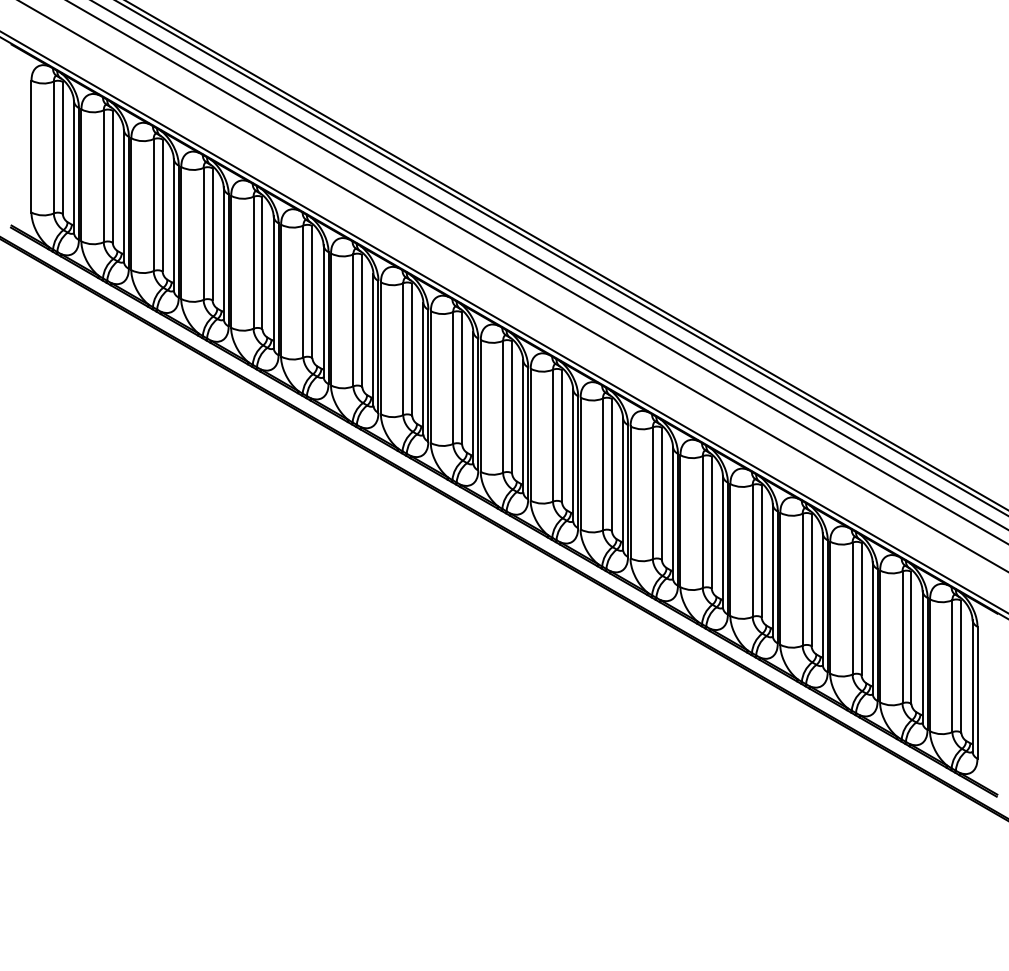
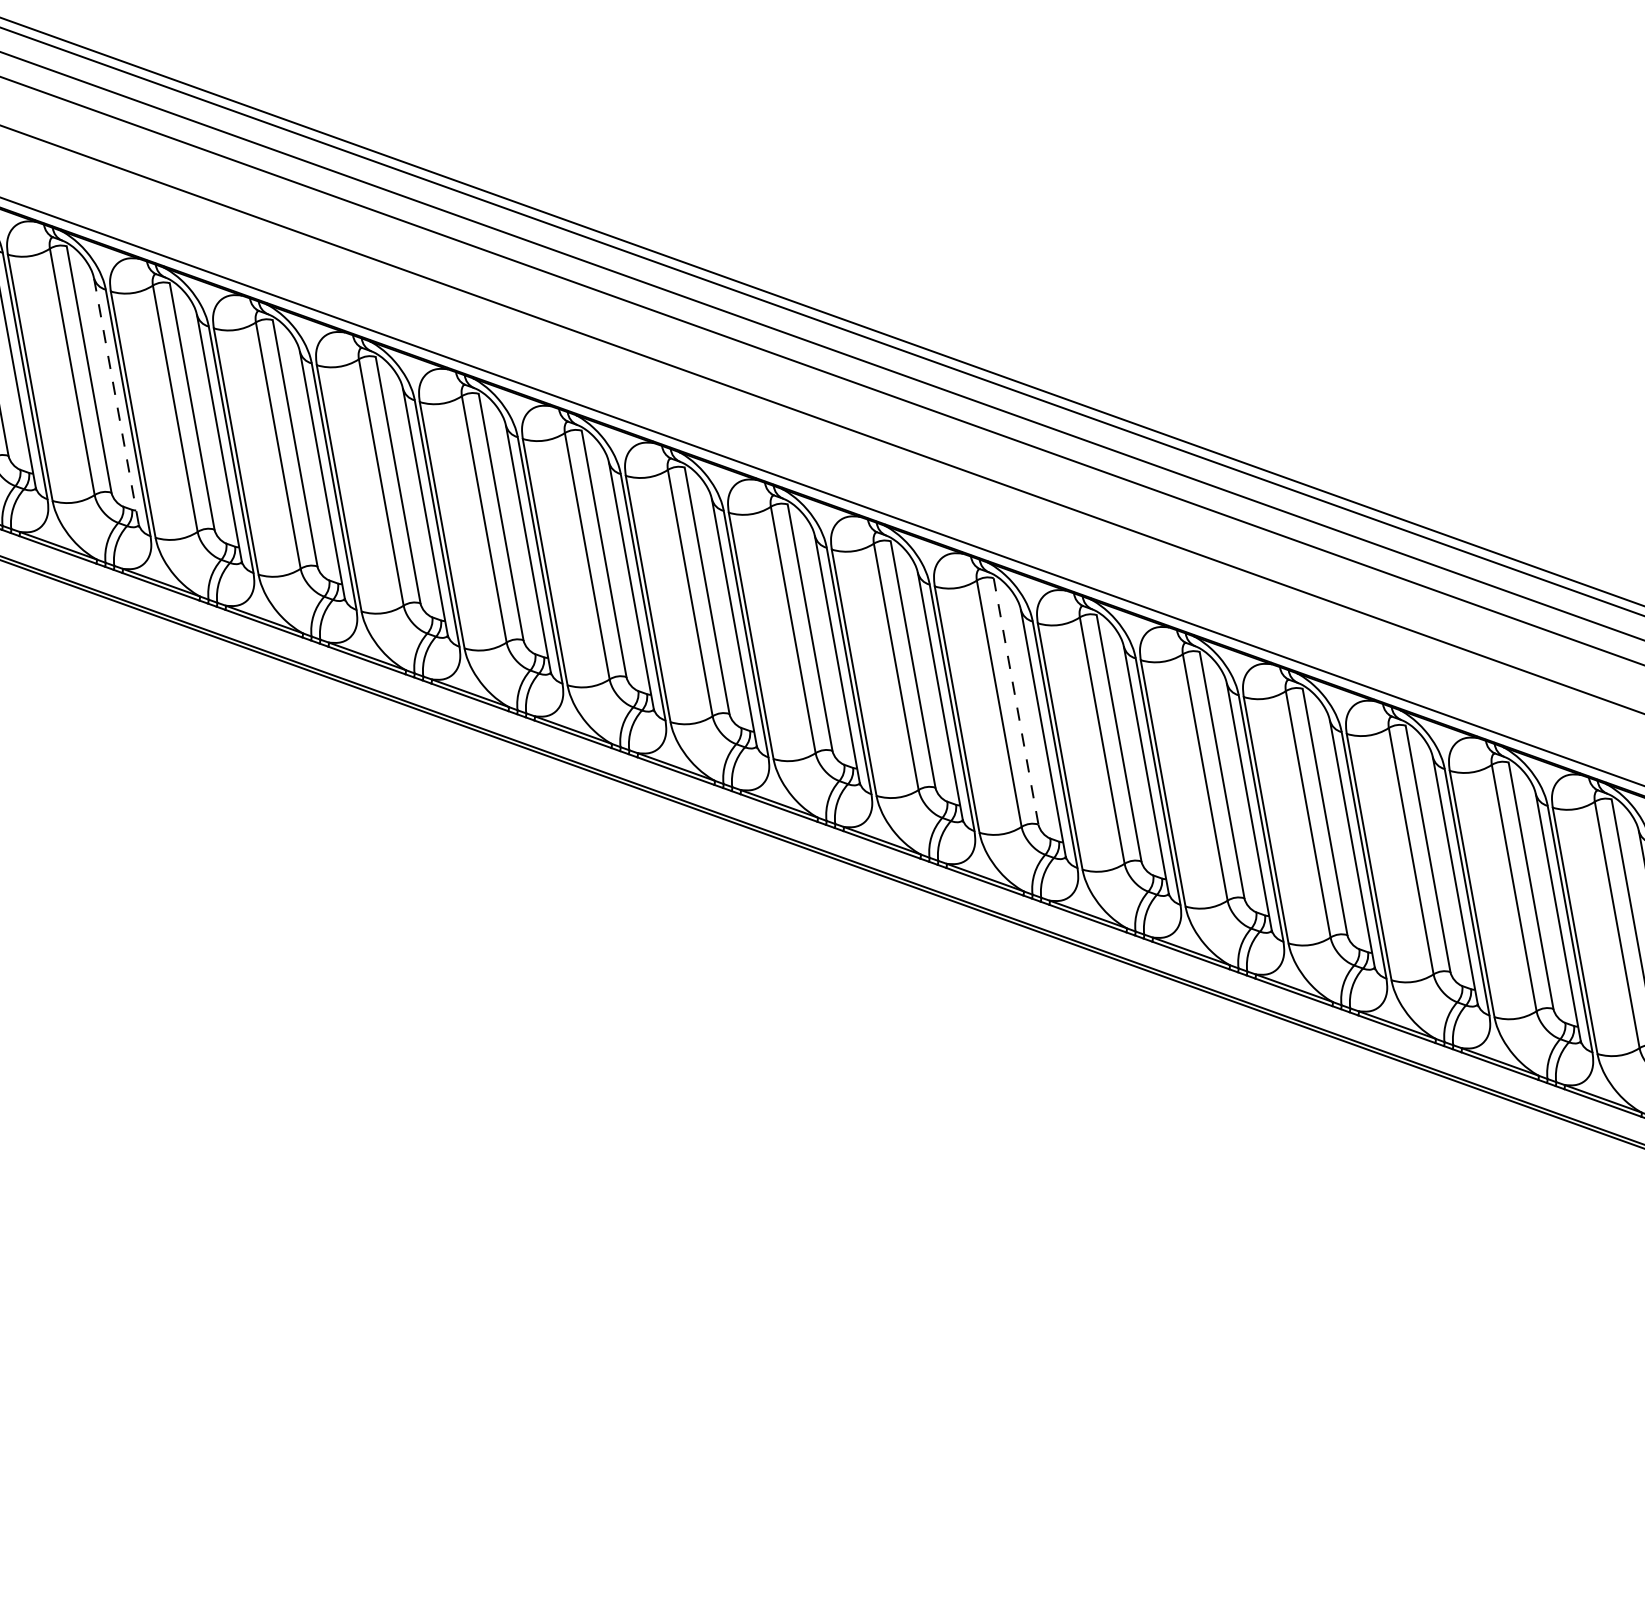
line: (123, 195) -> (115, 401), solid -> dashed
line: (562, 436) -> (1017, 702), solid -> dashed

